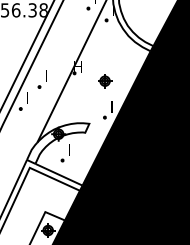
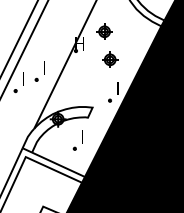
part: (100, 56) -> (105, 32), added
part: (41, 79) -> (38, 71), moved
part: (64, 153) -> (77, 140), moved

